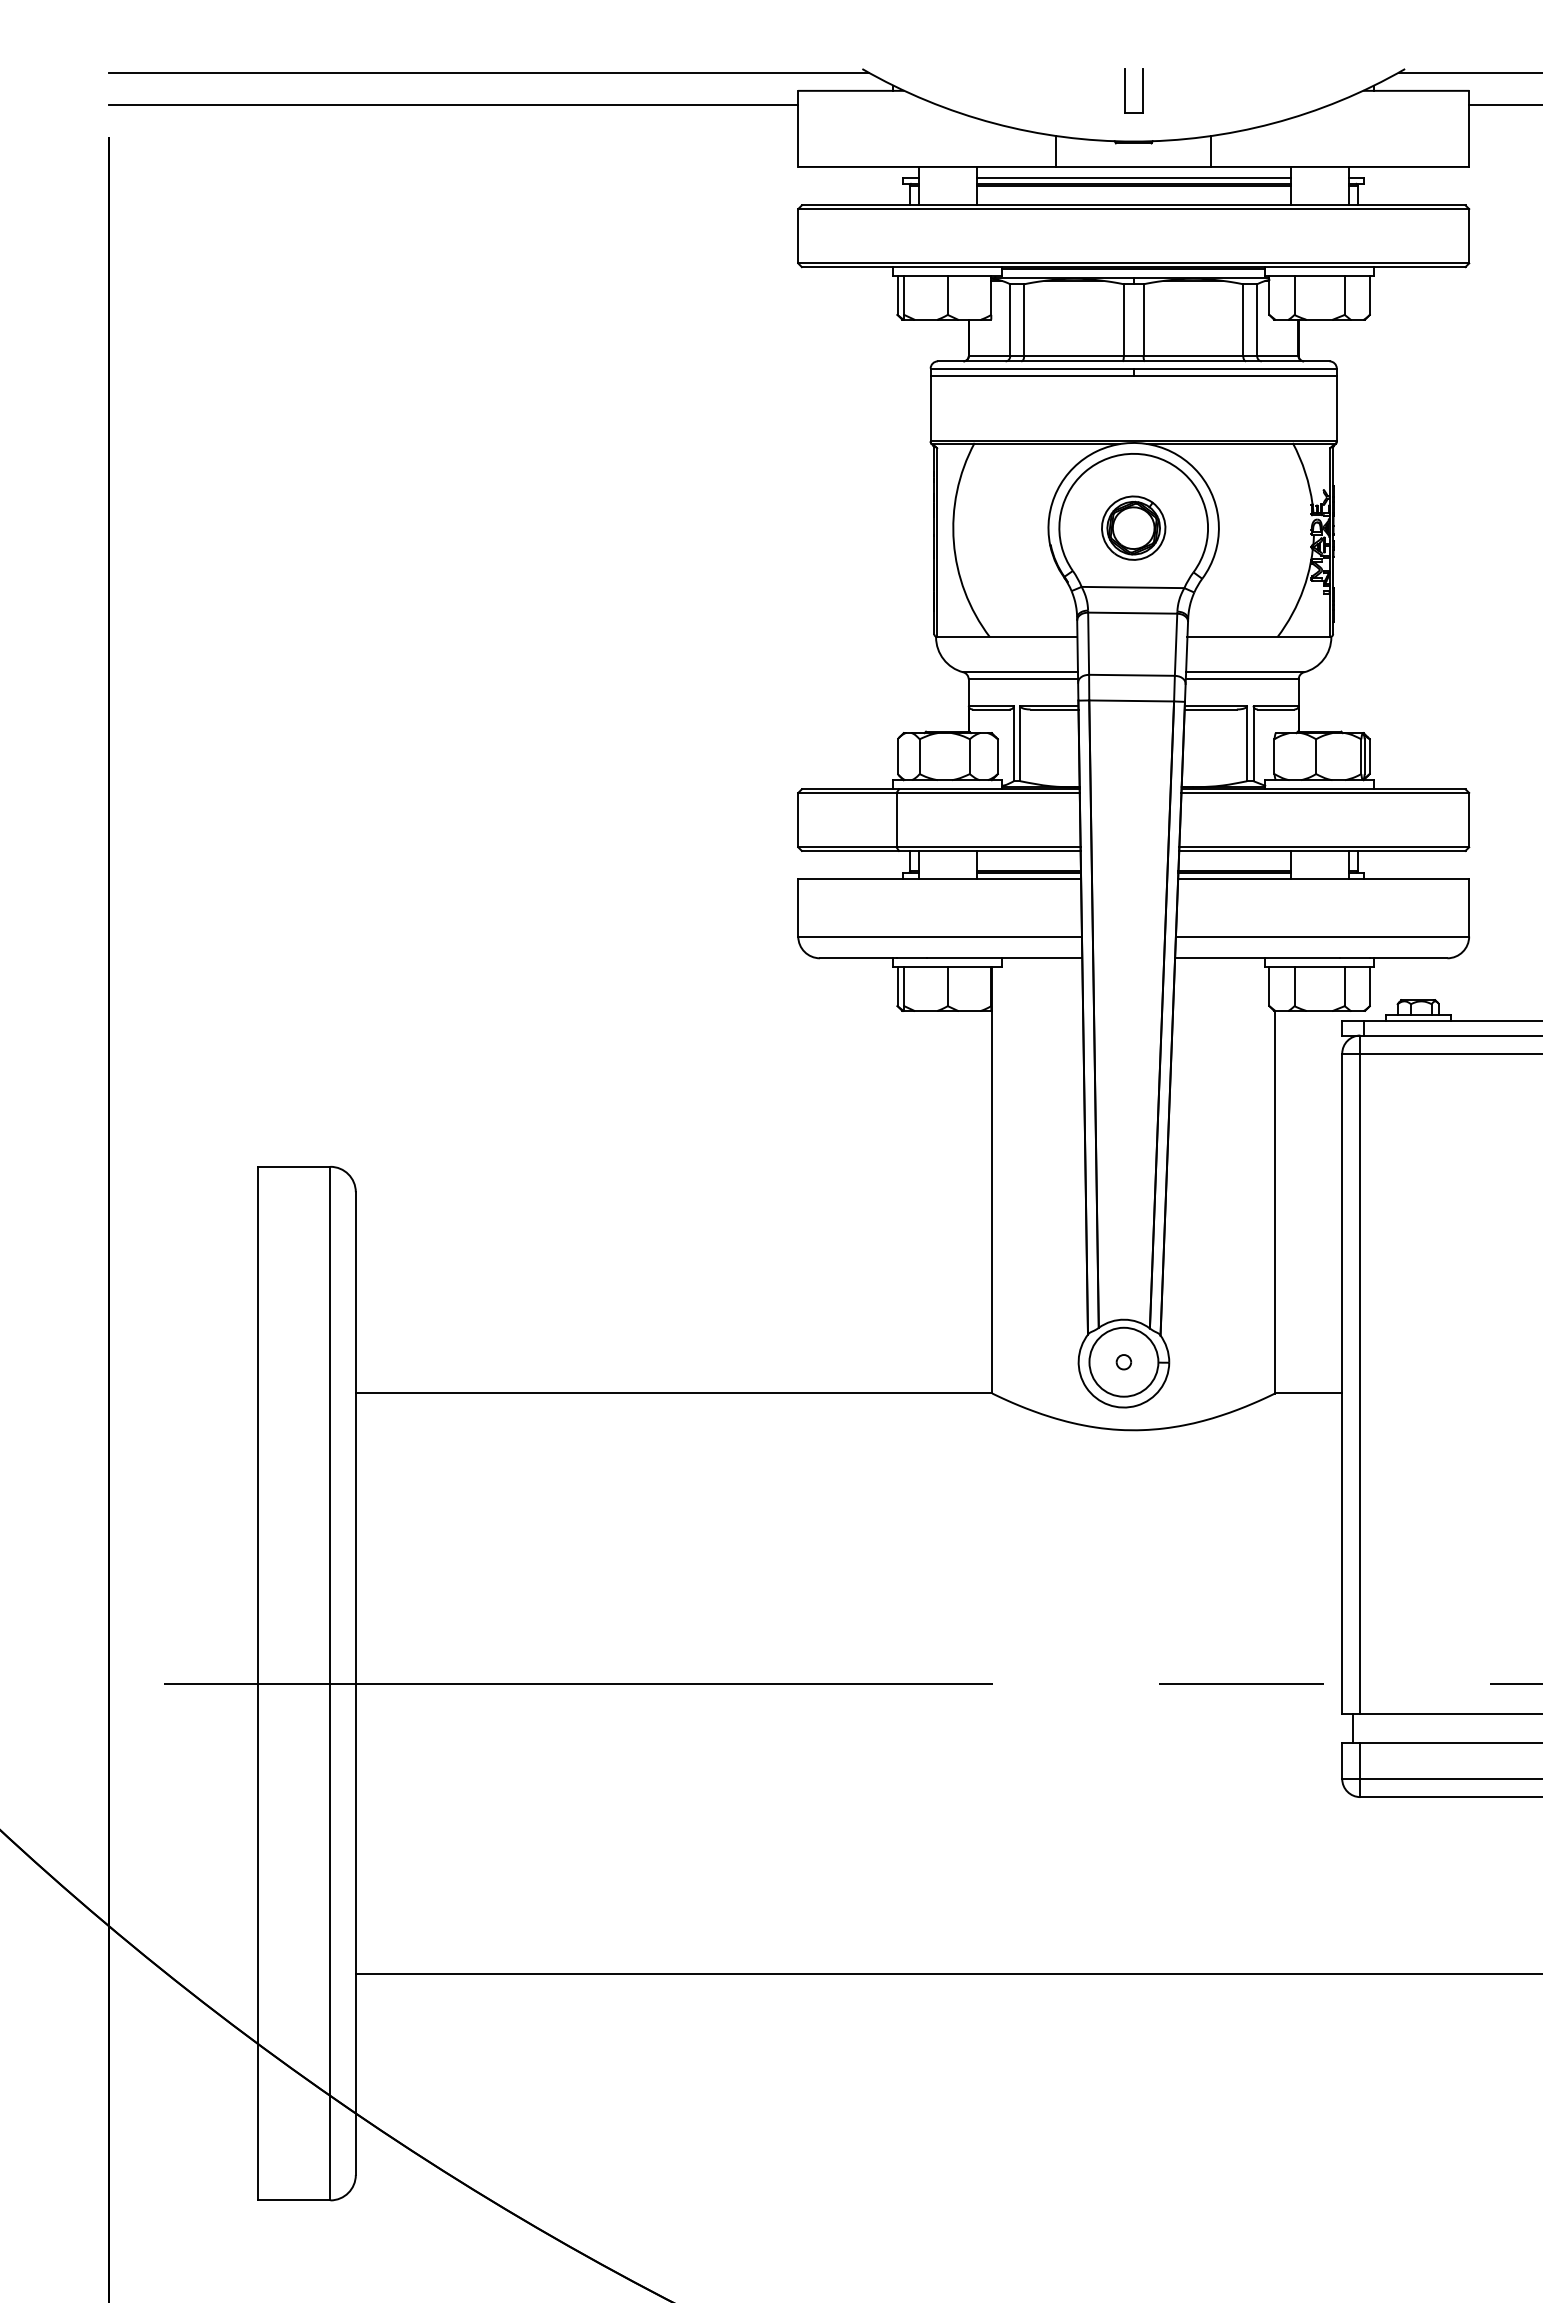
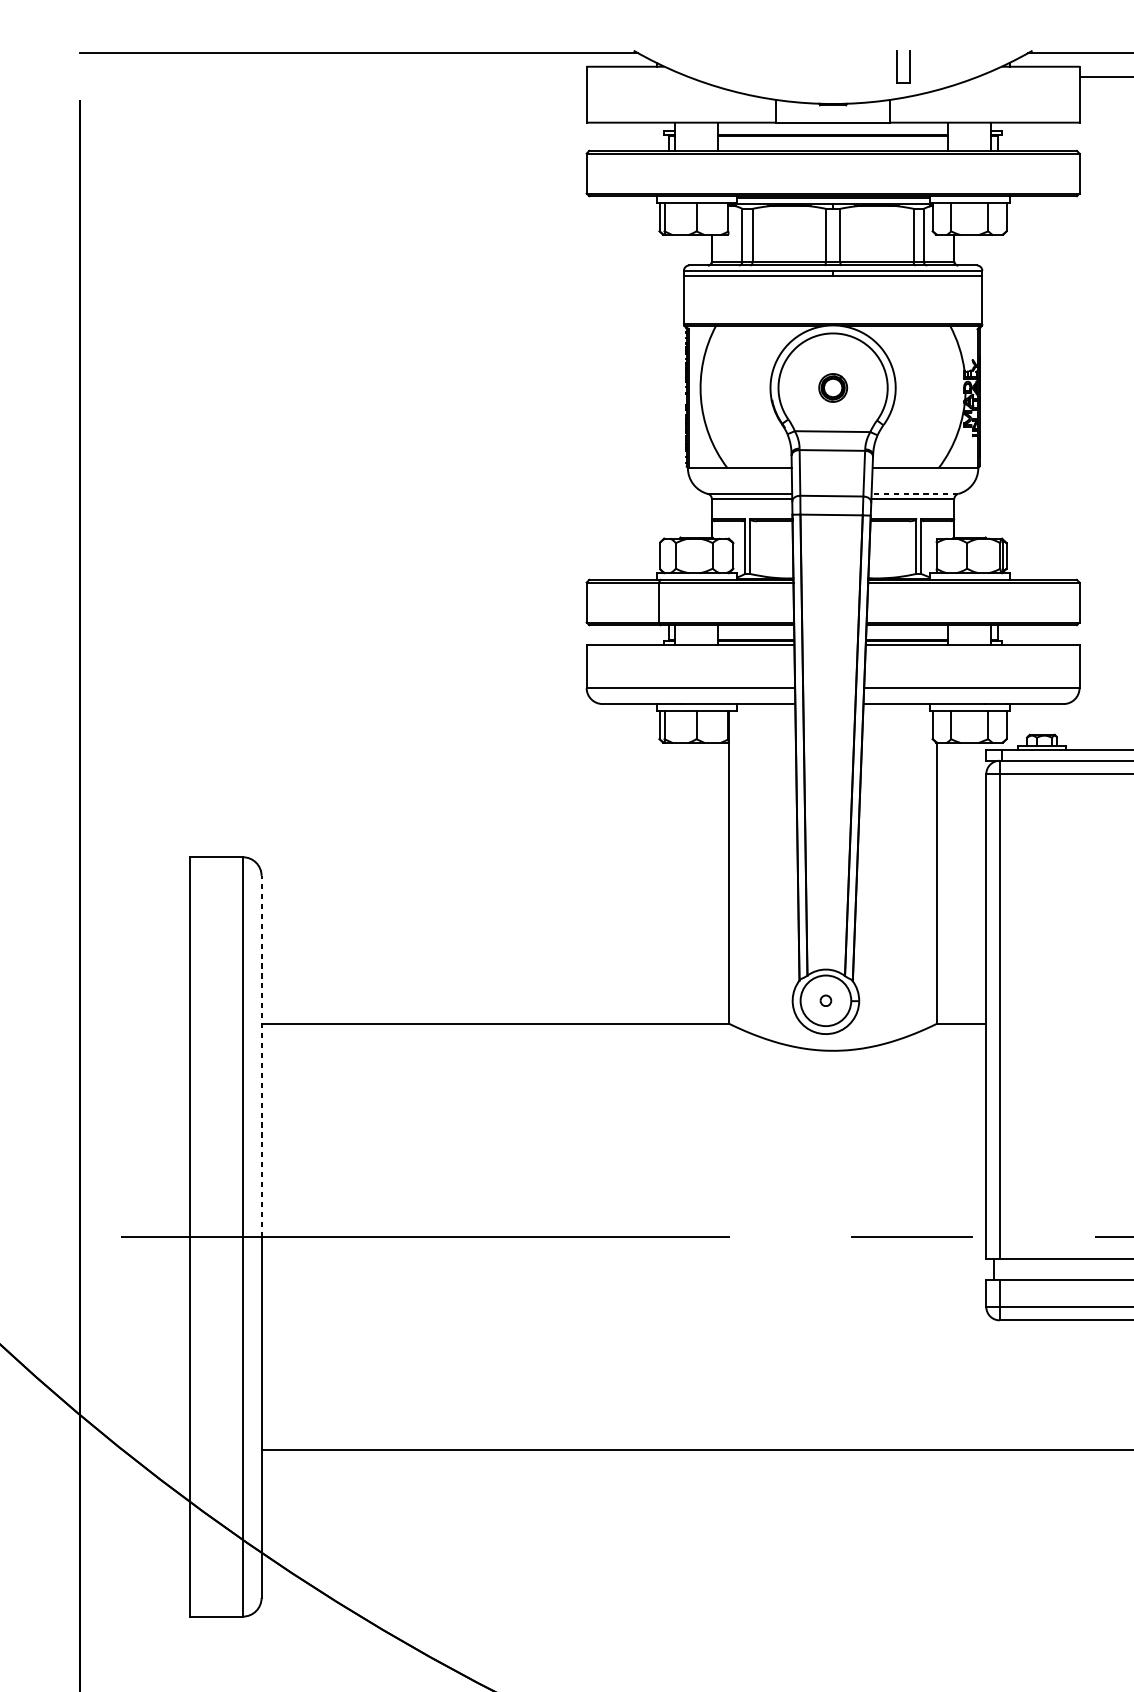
part: (1125, 90) -> (897, 66), moved
line: (453, 105) -> (333, 77), removed
line: (1133, 177) -> (832, 130), removed
part: (1133, 527) -> (832, 387), size x0.6
line: (1244, 672) -> (914, 494), solid -> dashed
line: (355, 1437) -> (261, 1056), solid -> dashed

